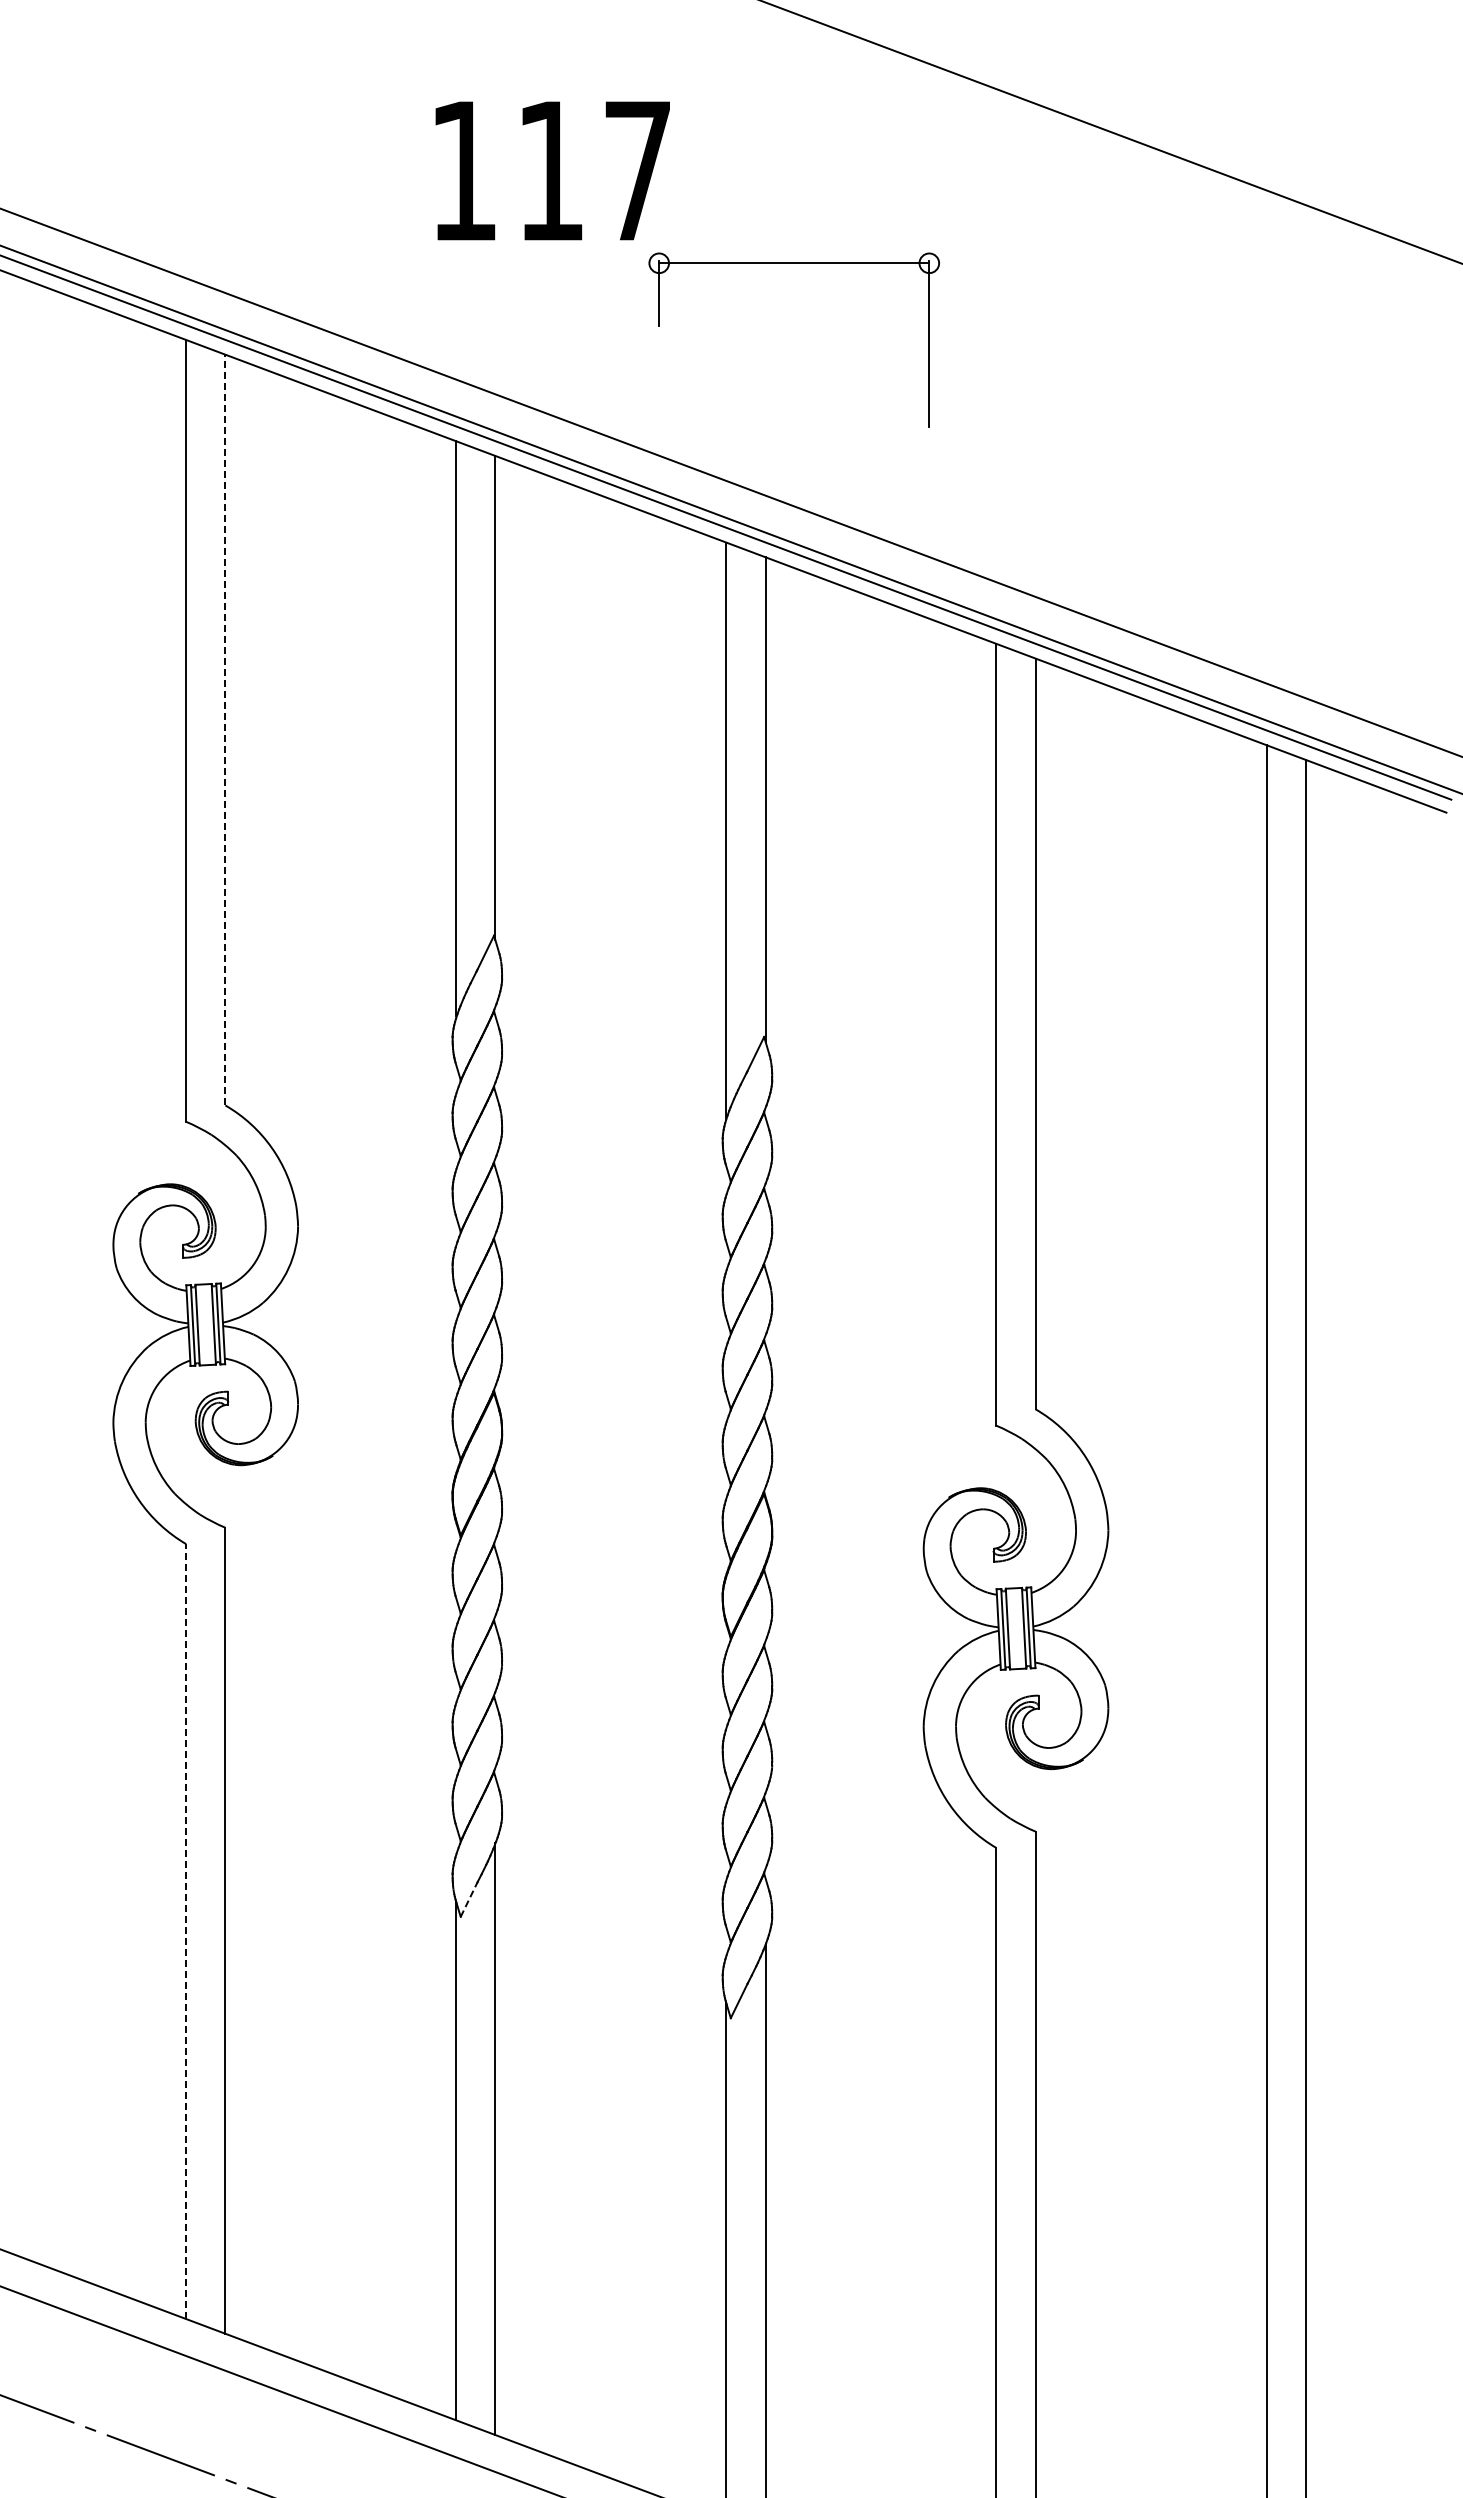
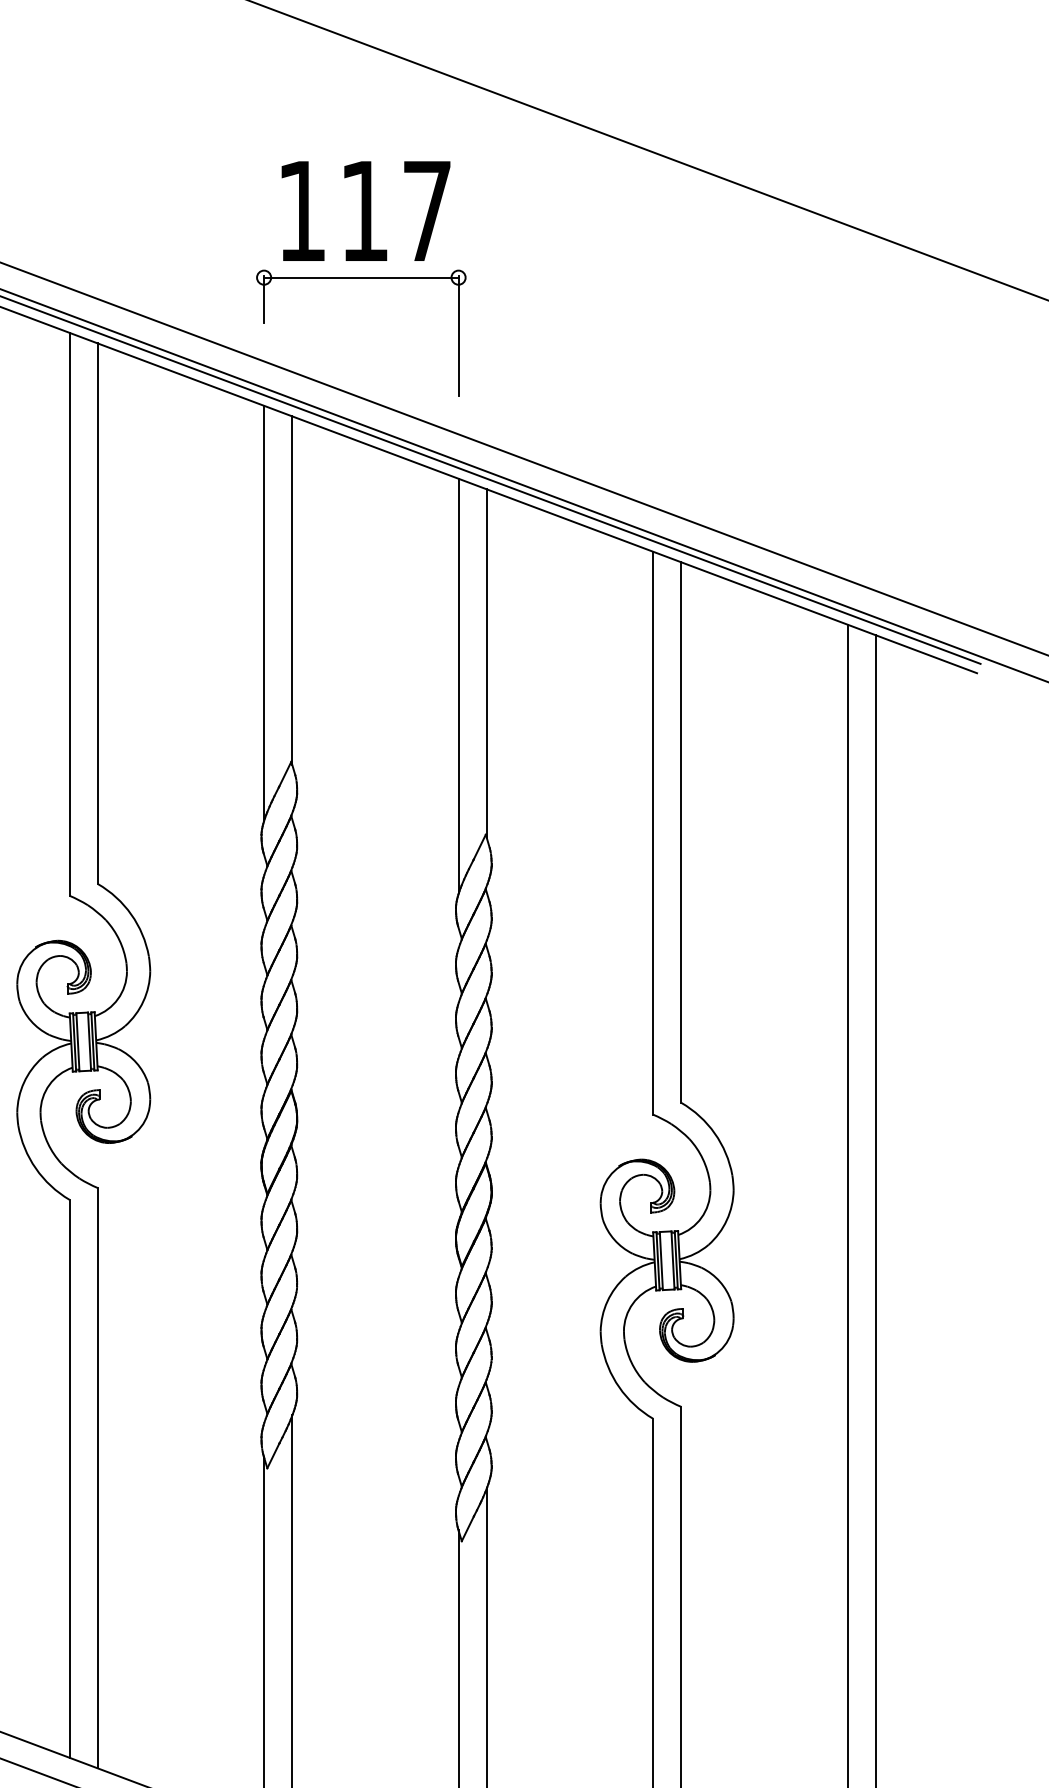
text: (552, 170) -> (365, 210), moved
part: (793, 263) -> (360, 277), moved
line: (225, 729) -> (97, 613), dashed -> solid
line: (469, 1899) -> (273, 1455), dashed -> solid
line: (186, 1931) -> (69, 1478), dashed -> solid

